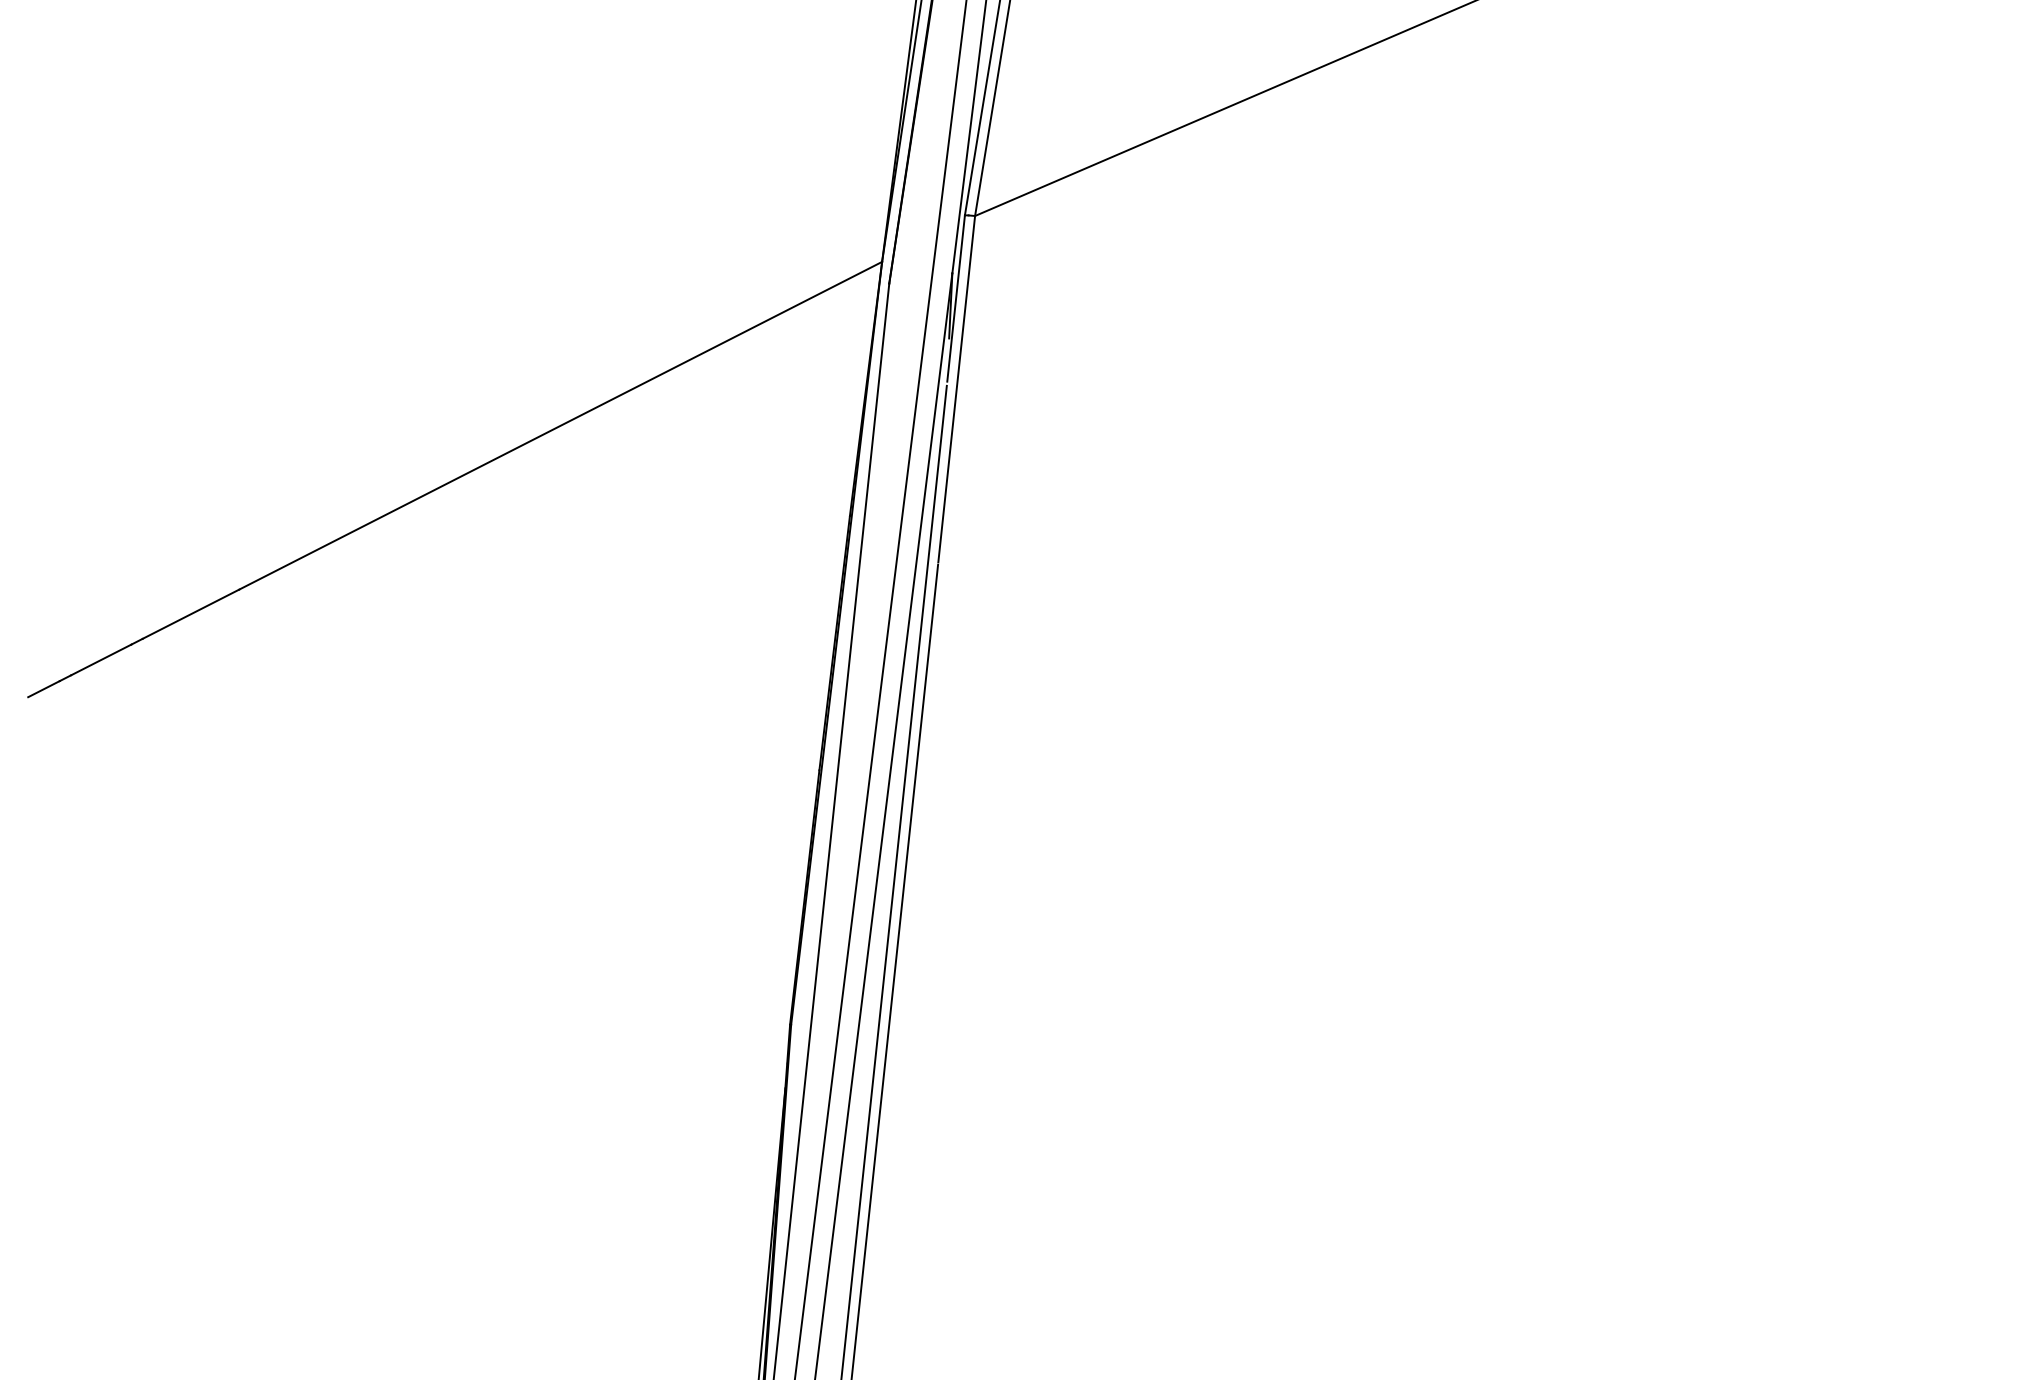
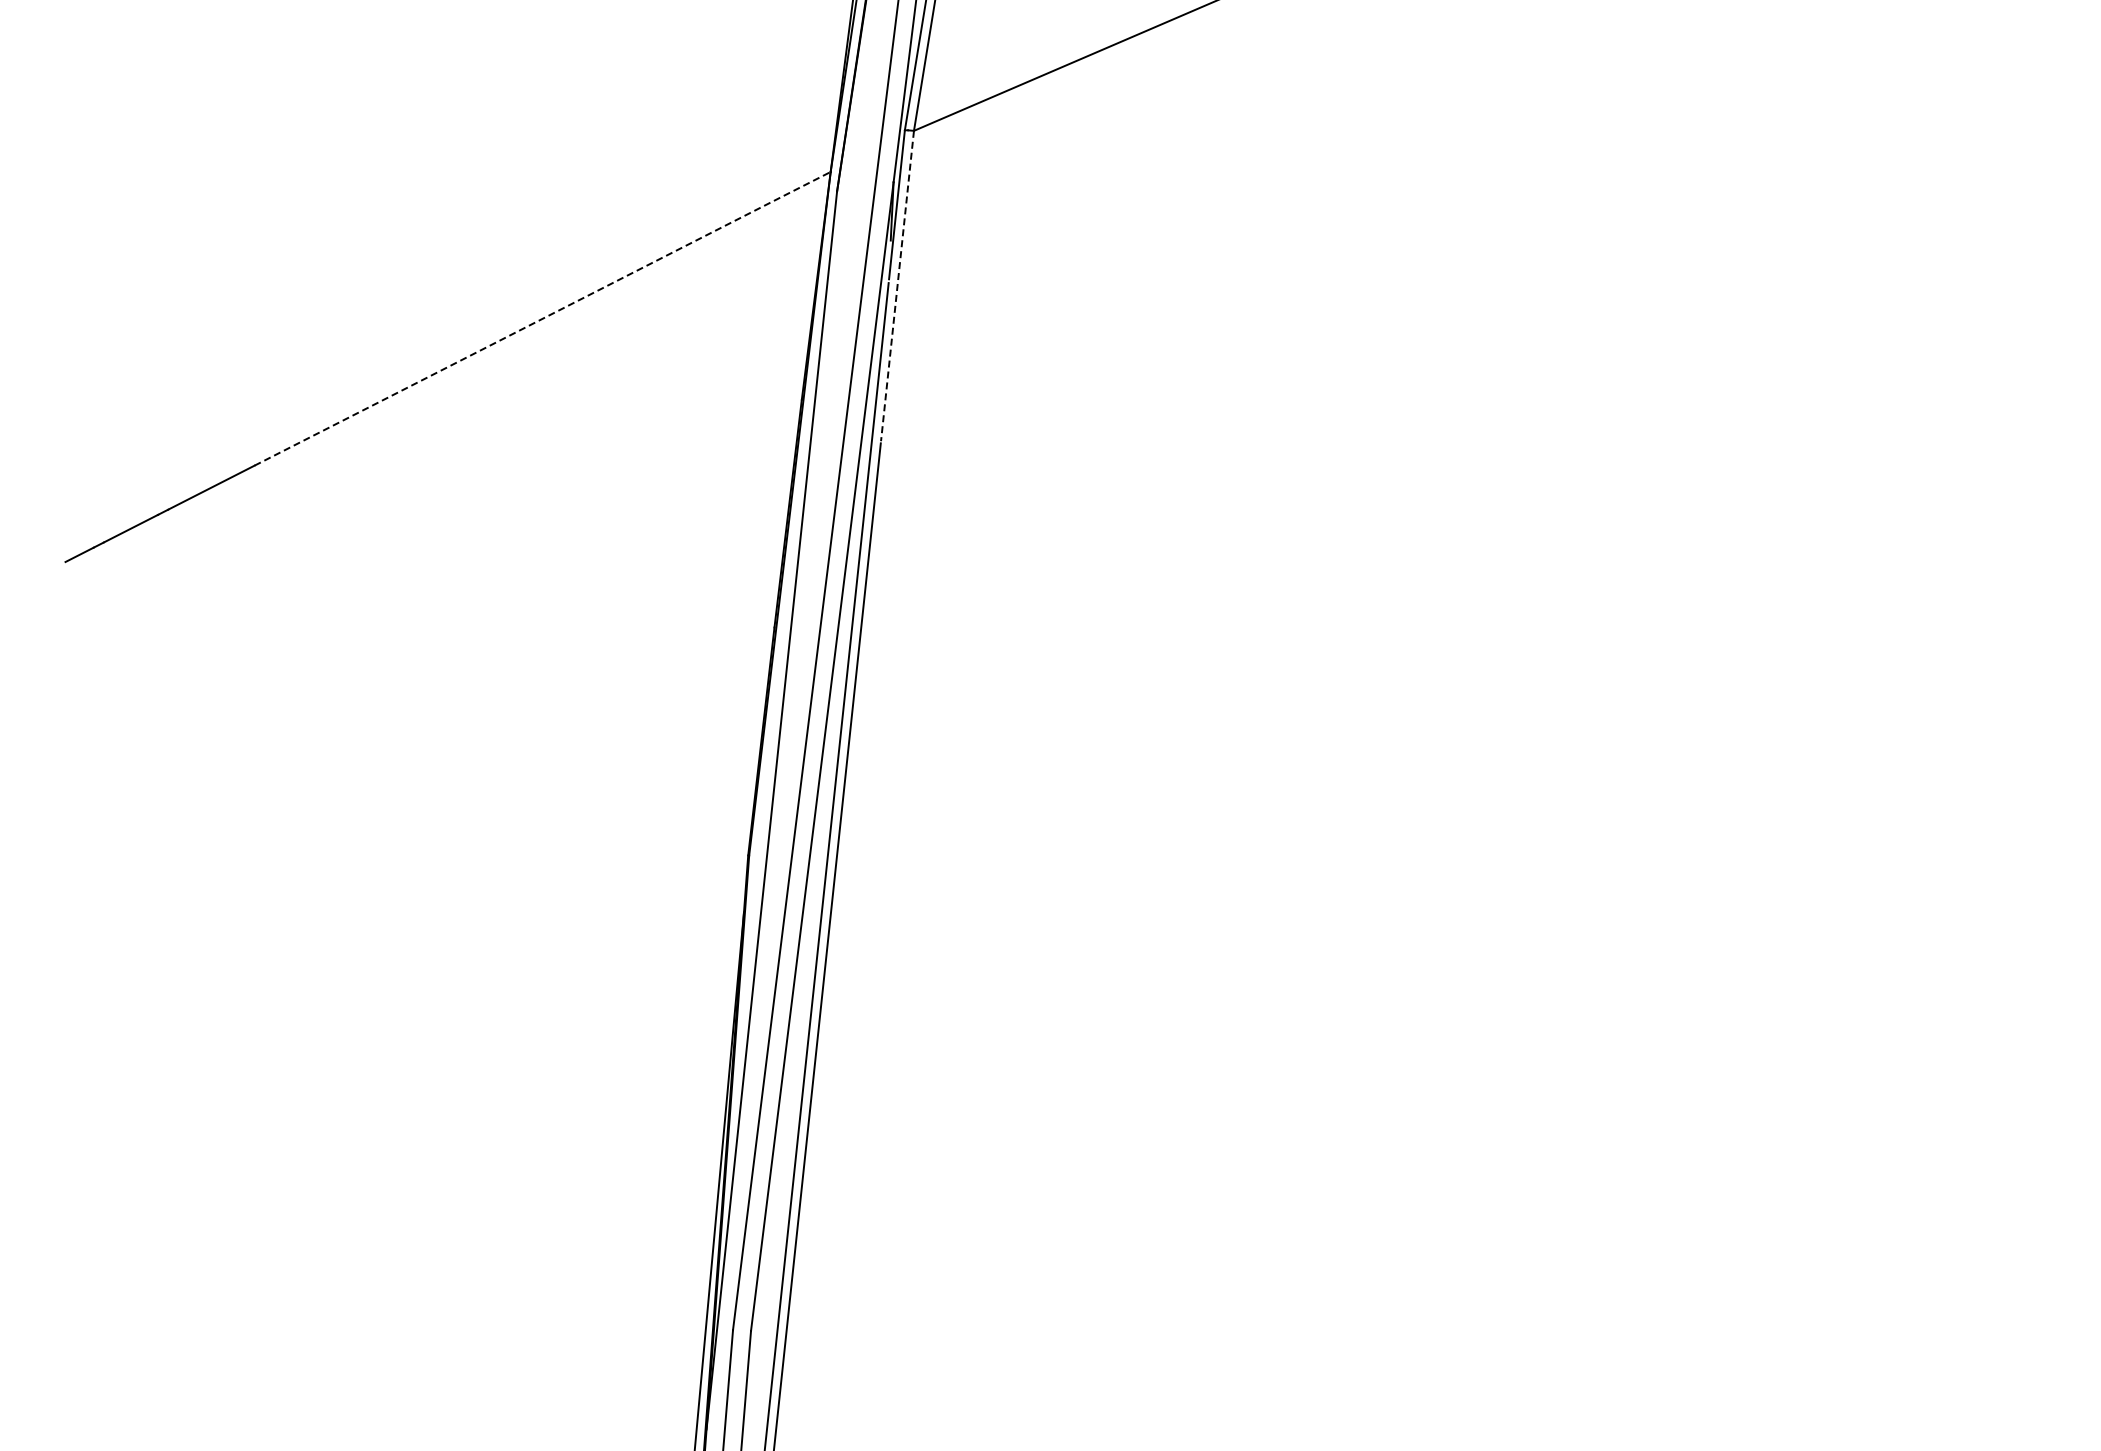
line: (956, 389) -> (897, 286), solid -> dashed
line: (561, 425) -> (543, 318), solid -> dashed

